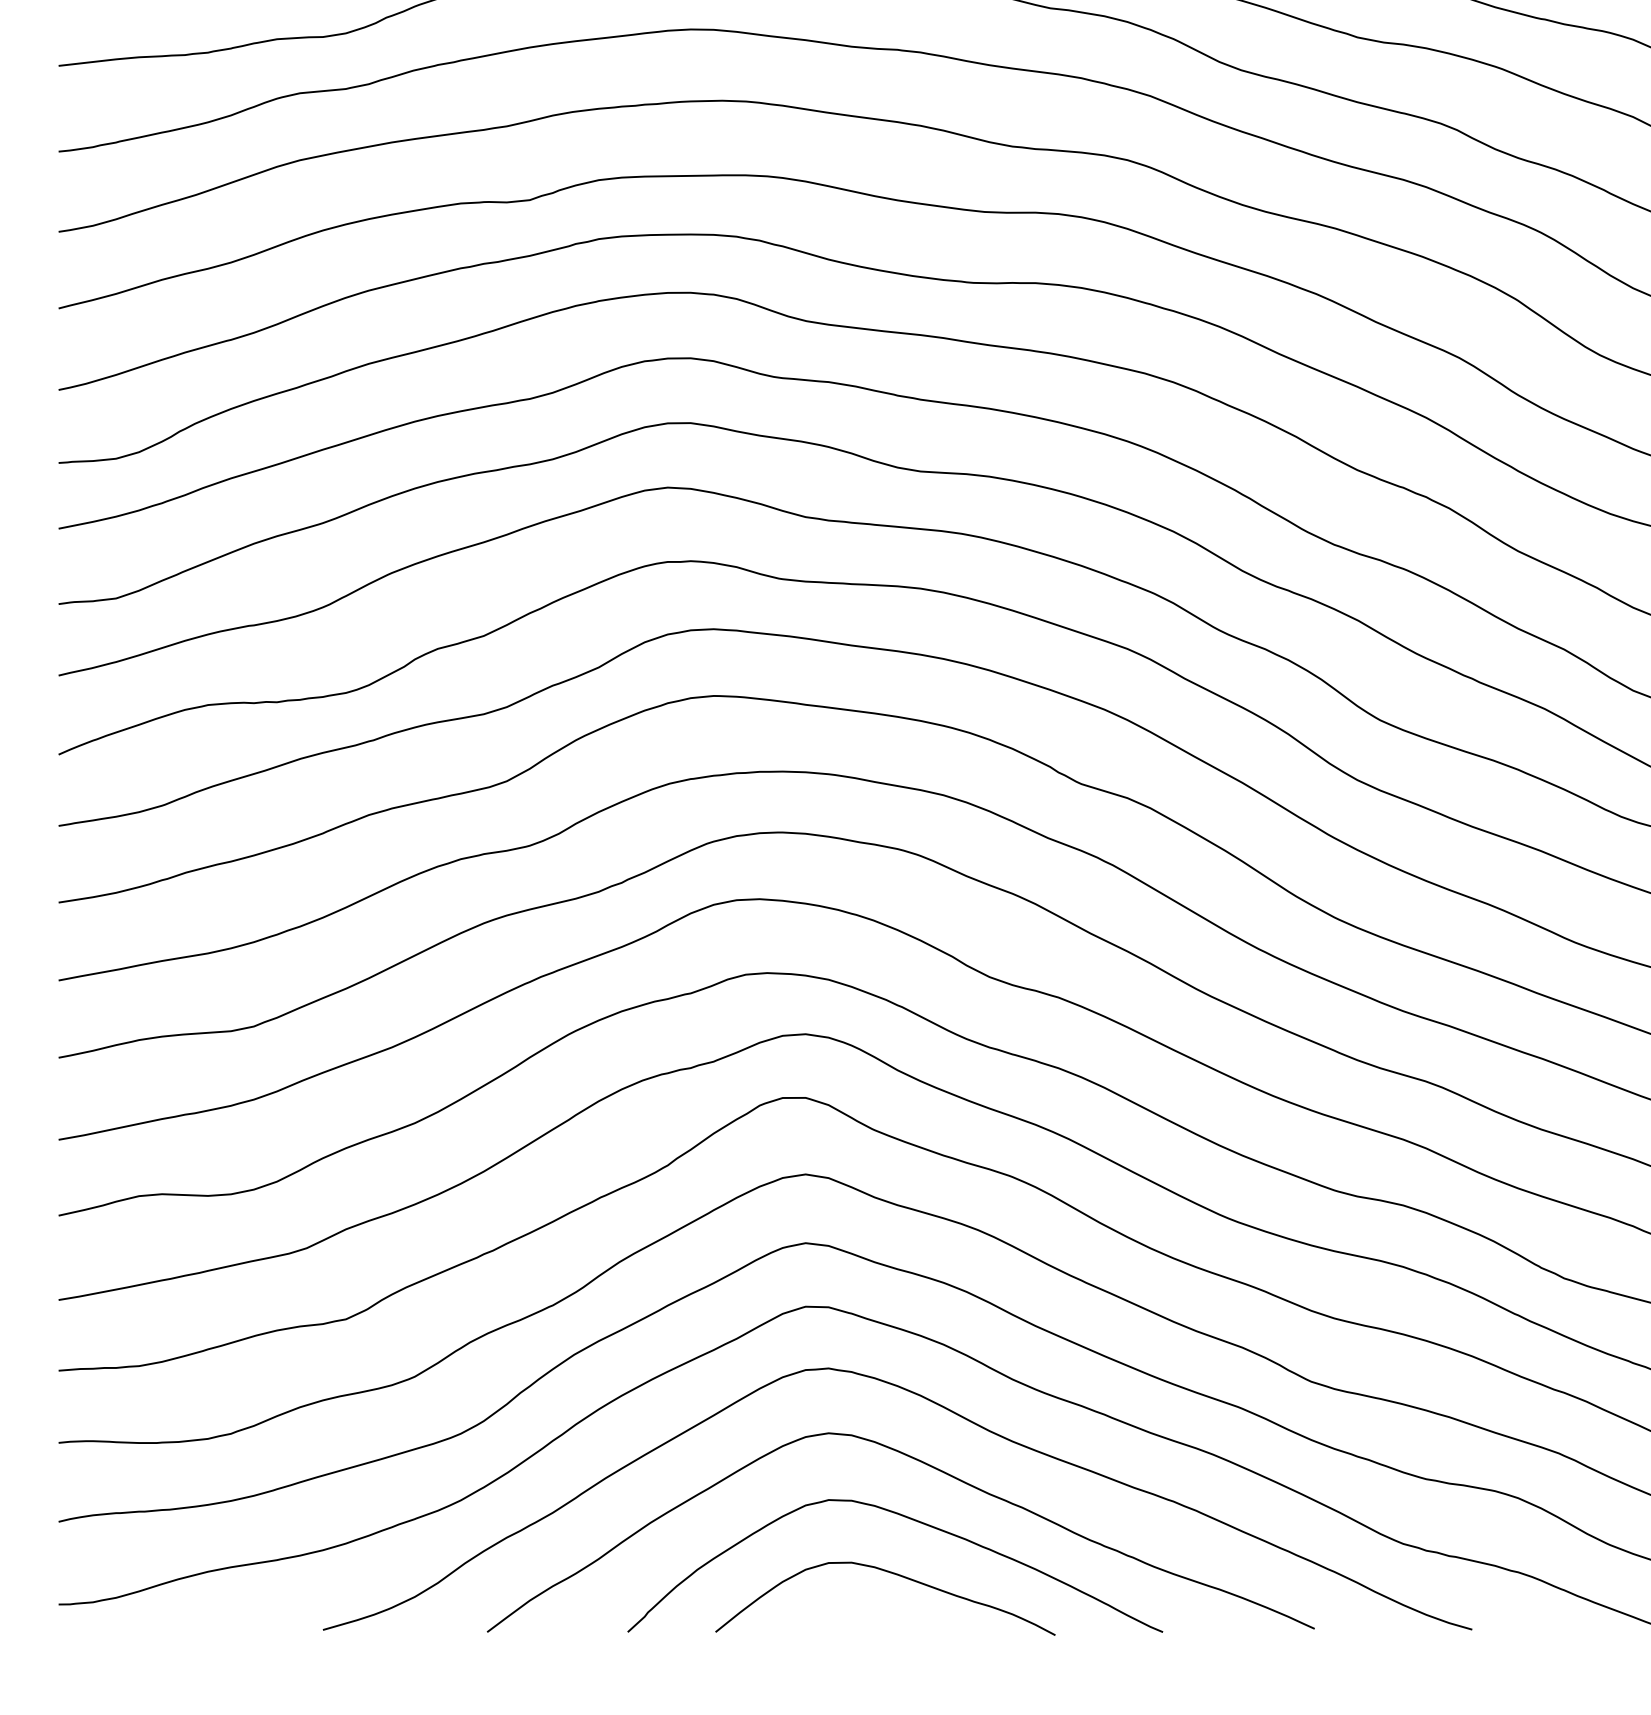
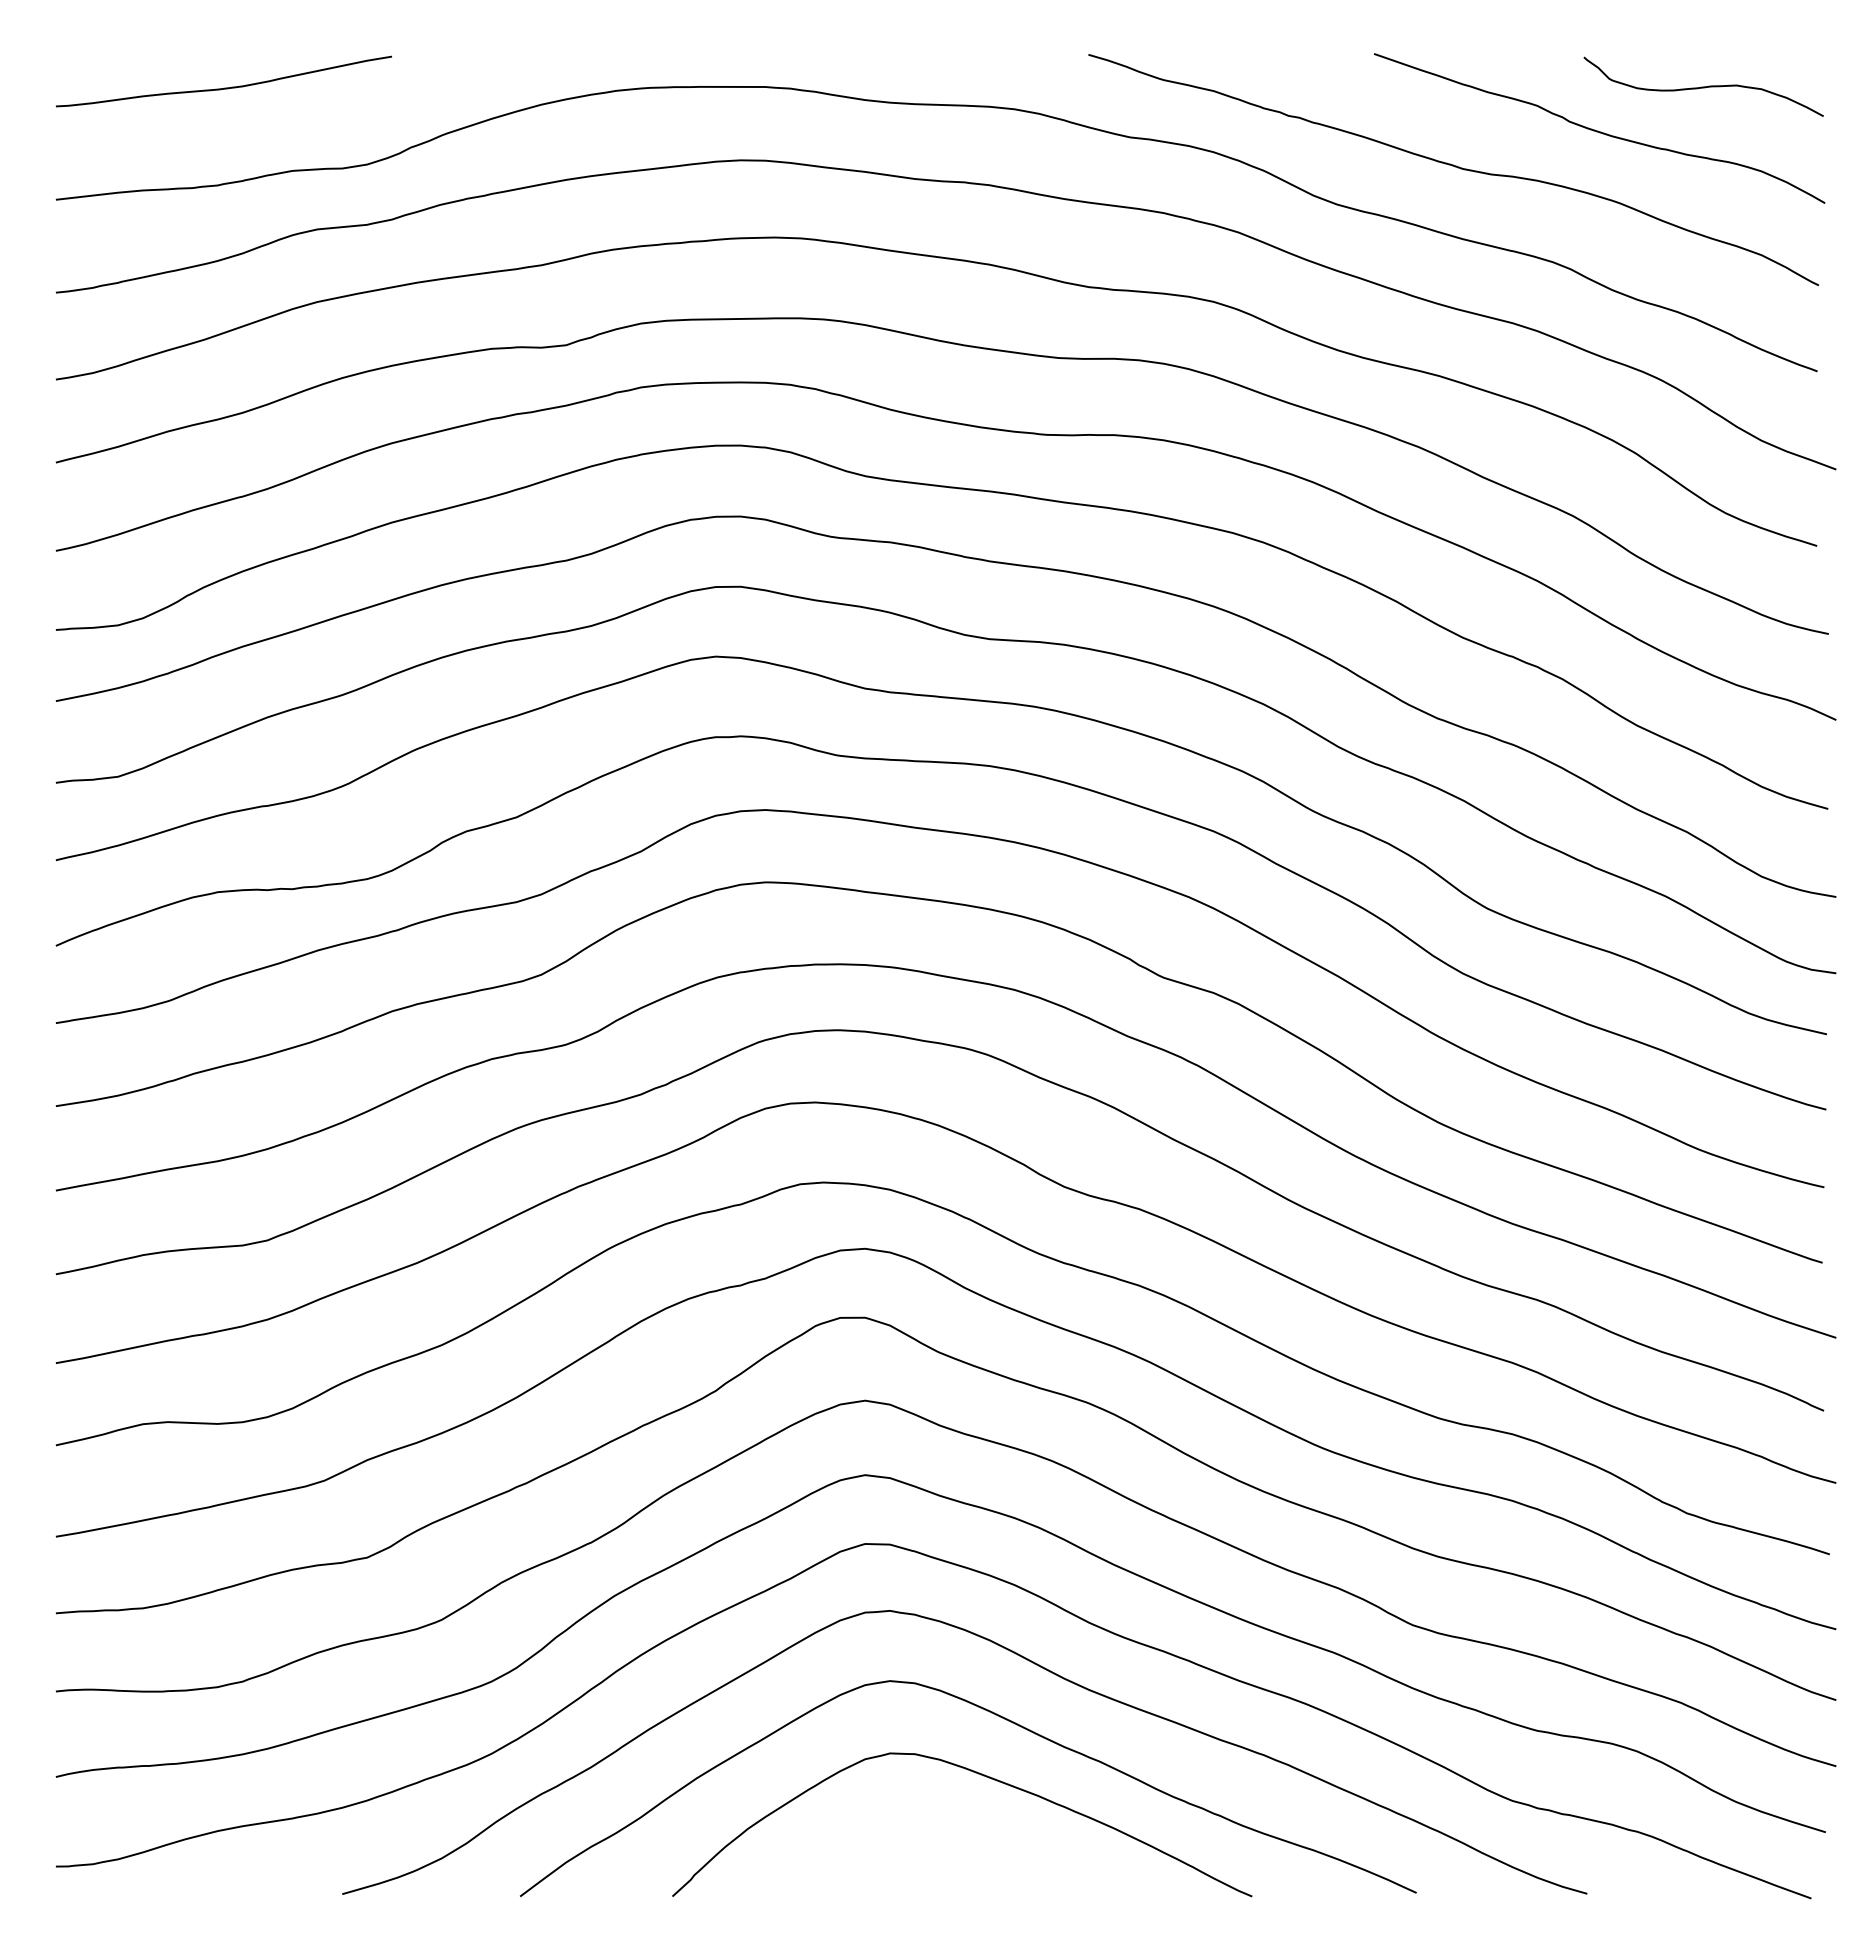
curve: (894, 1574) -> (961, 1834), removed

